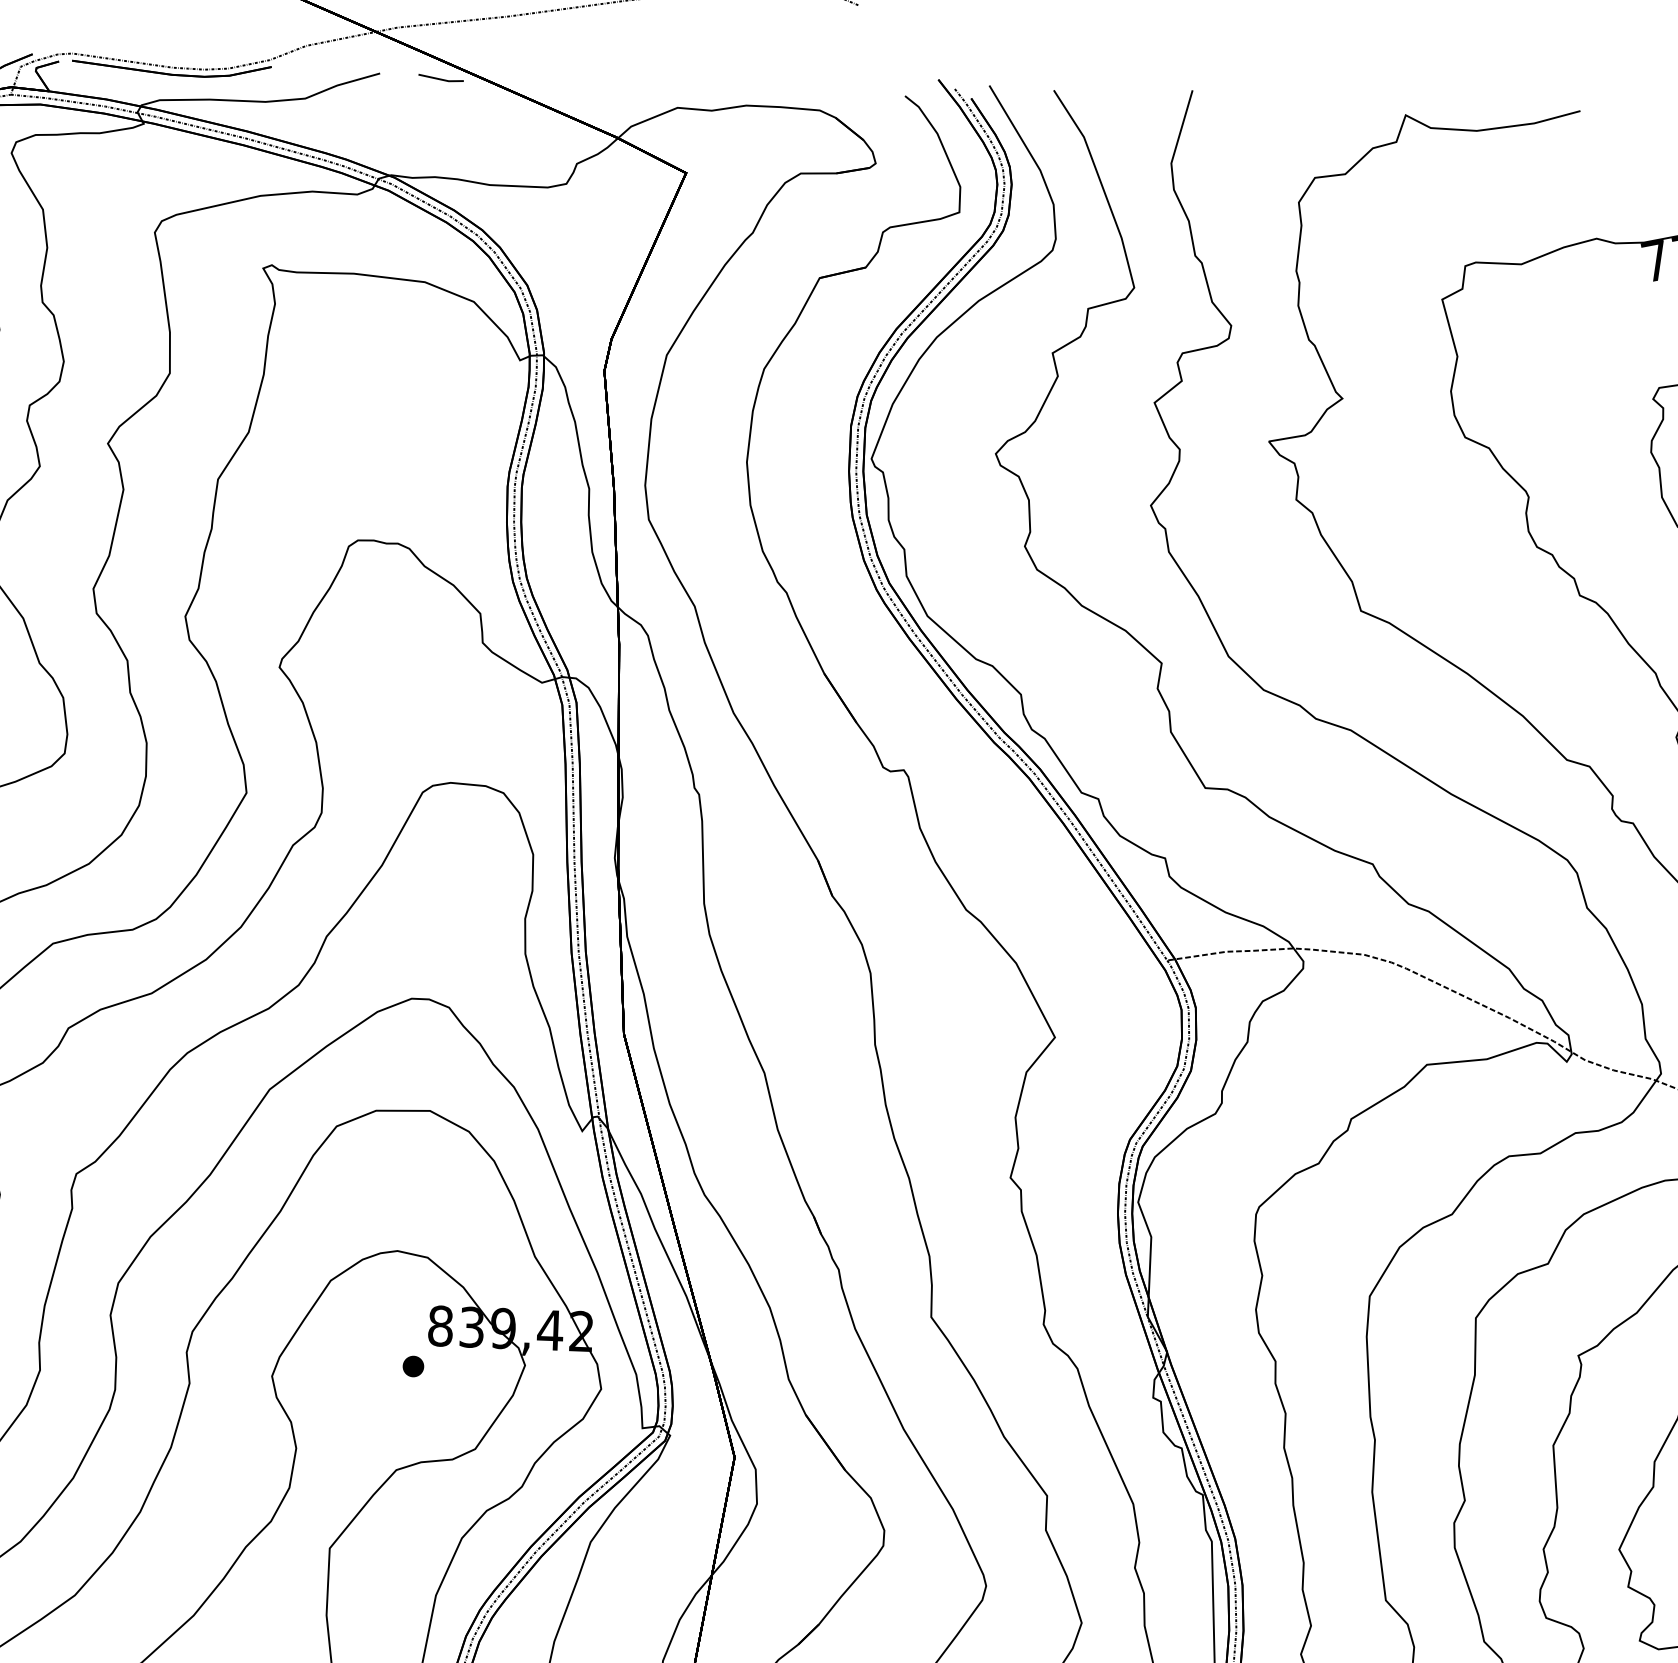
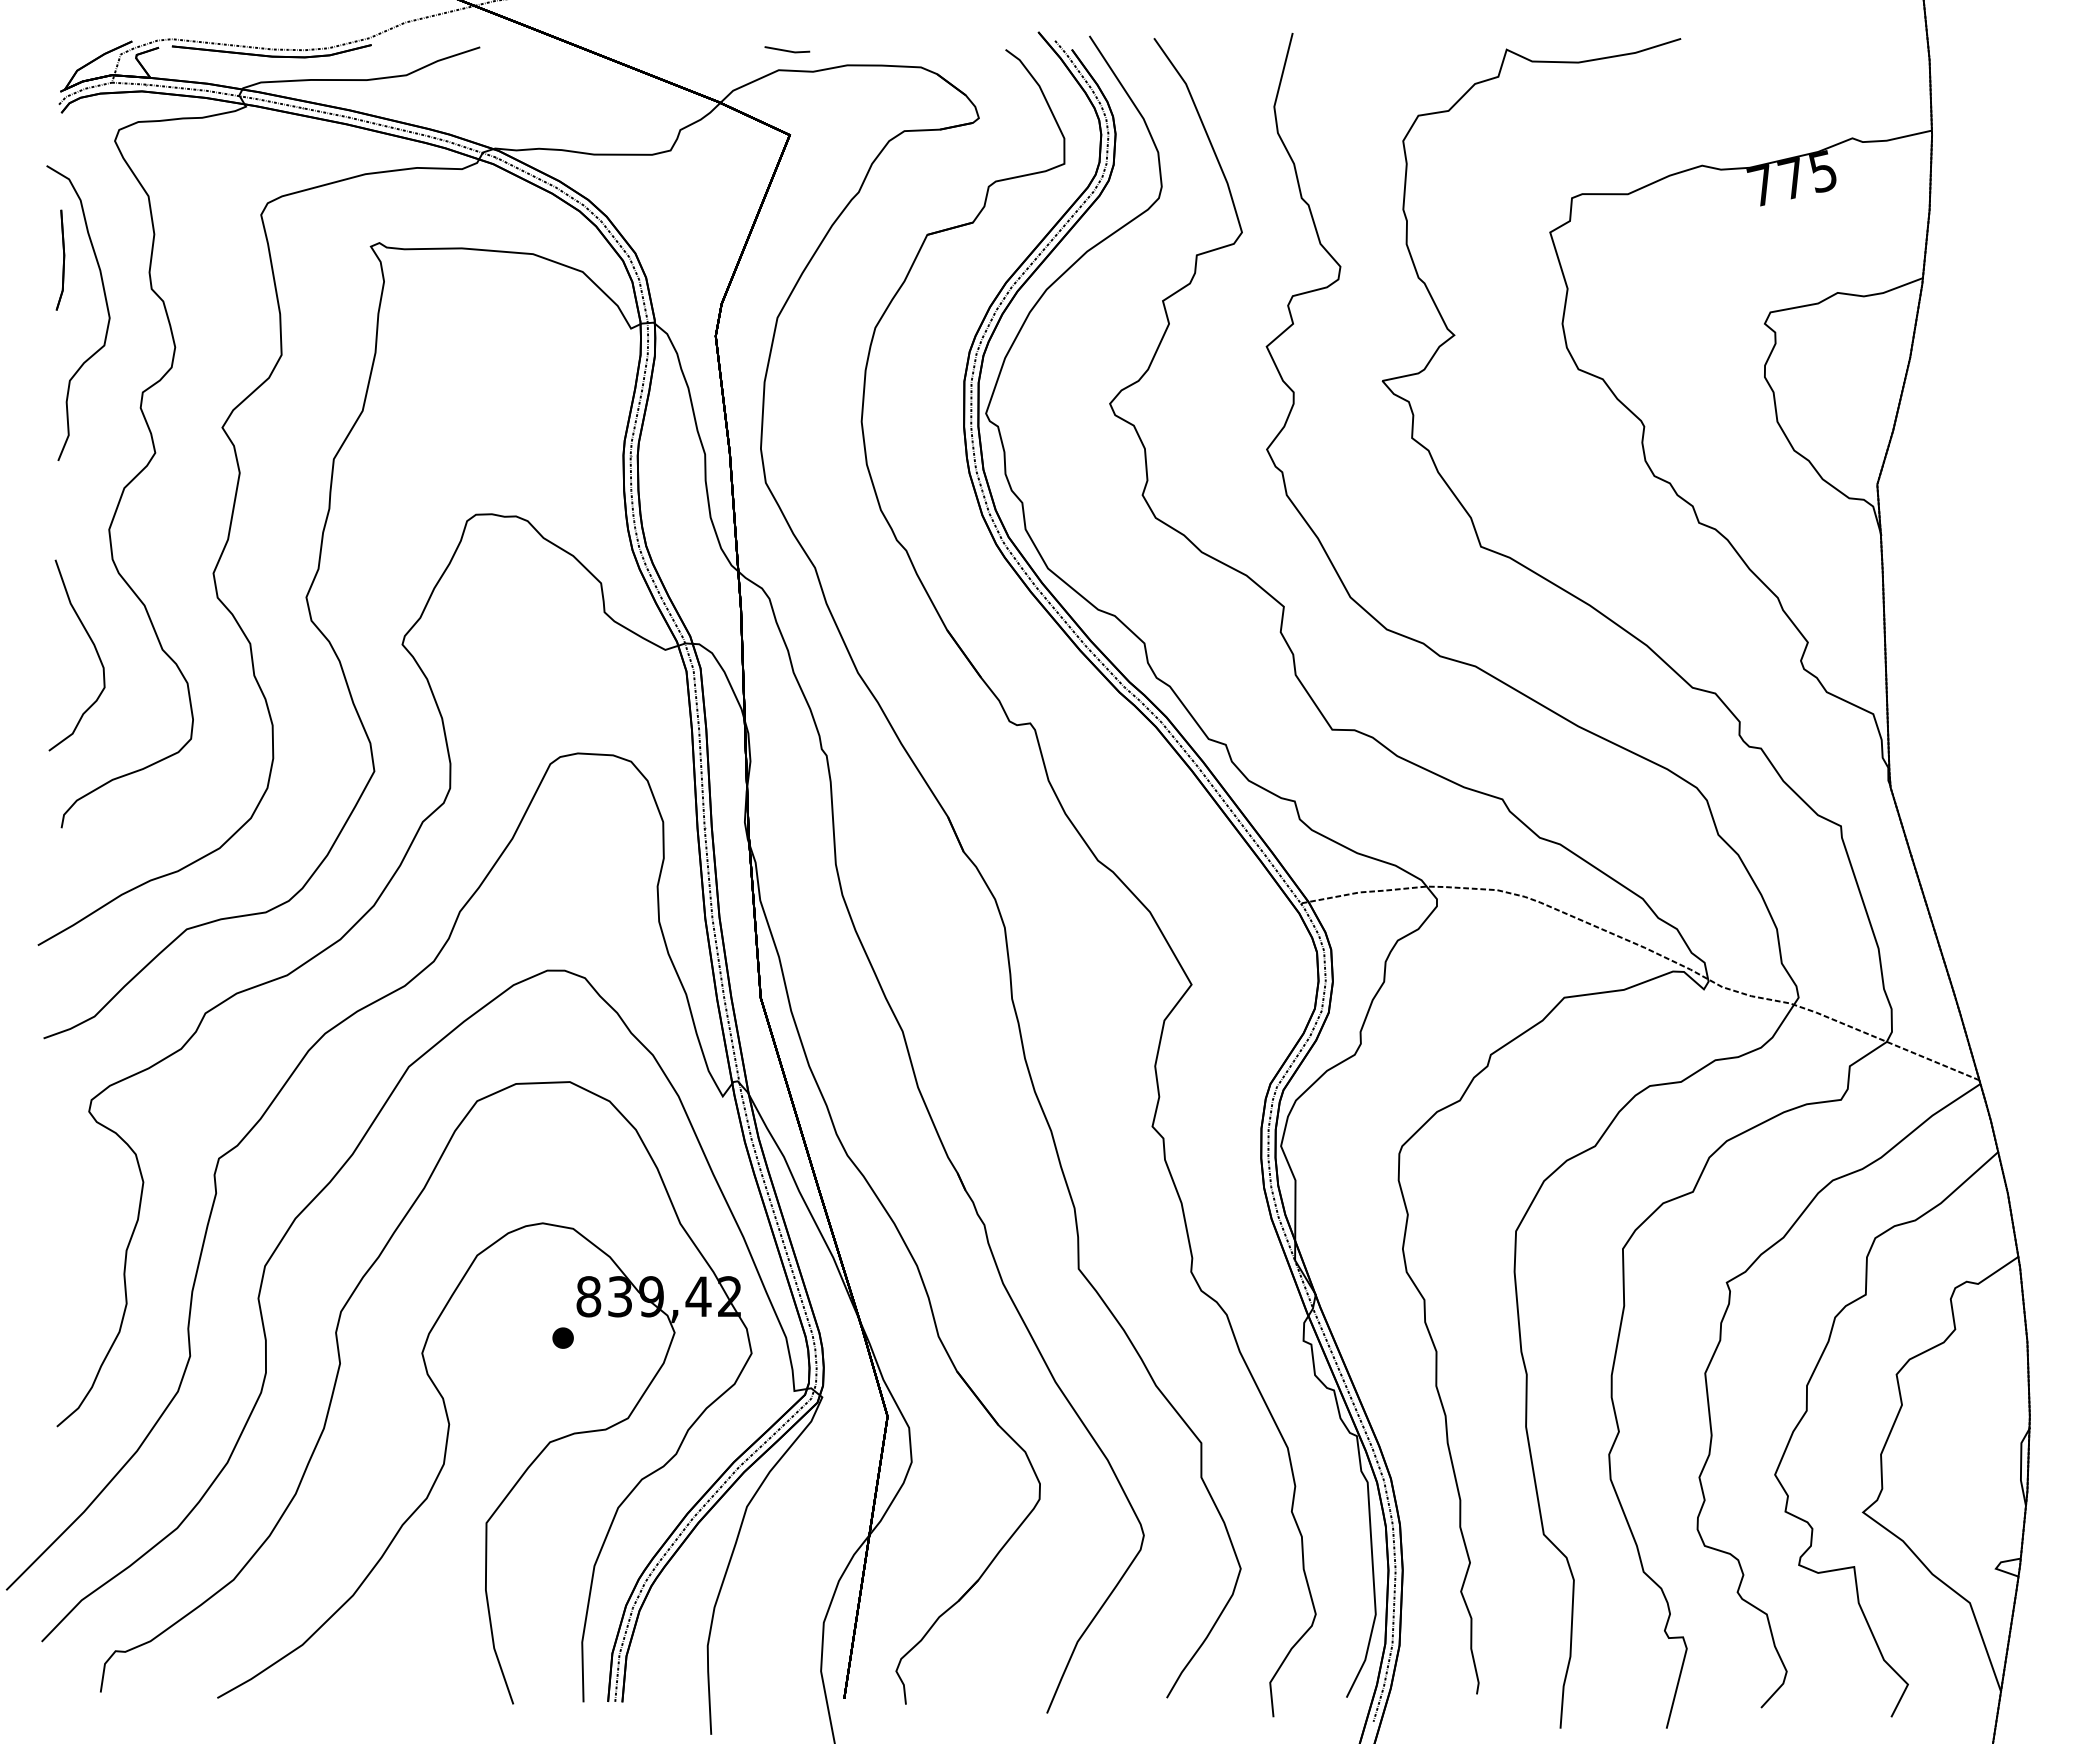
line: (441, 79) -> (787, 50), moved

